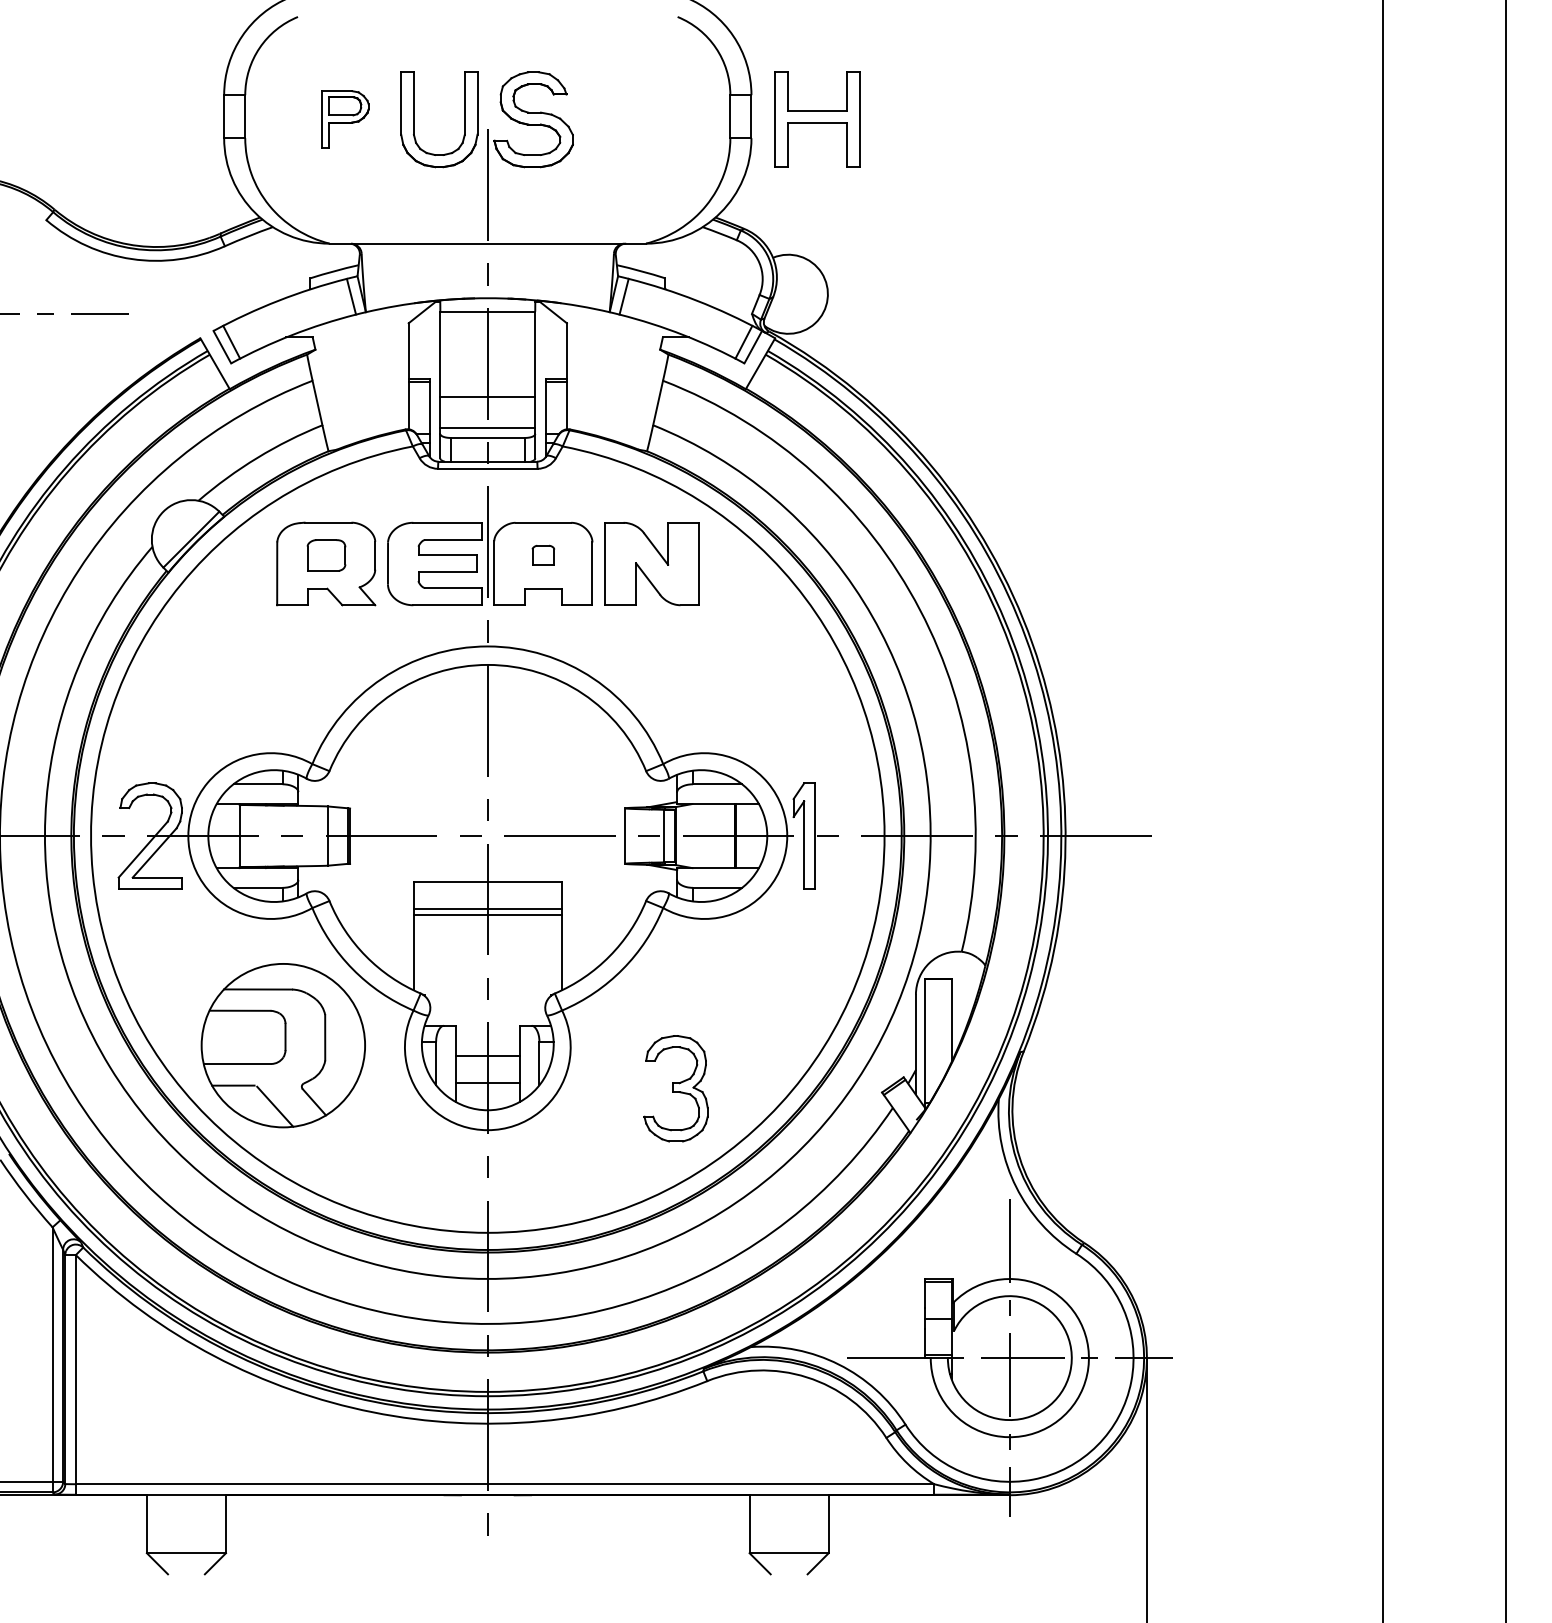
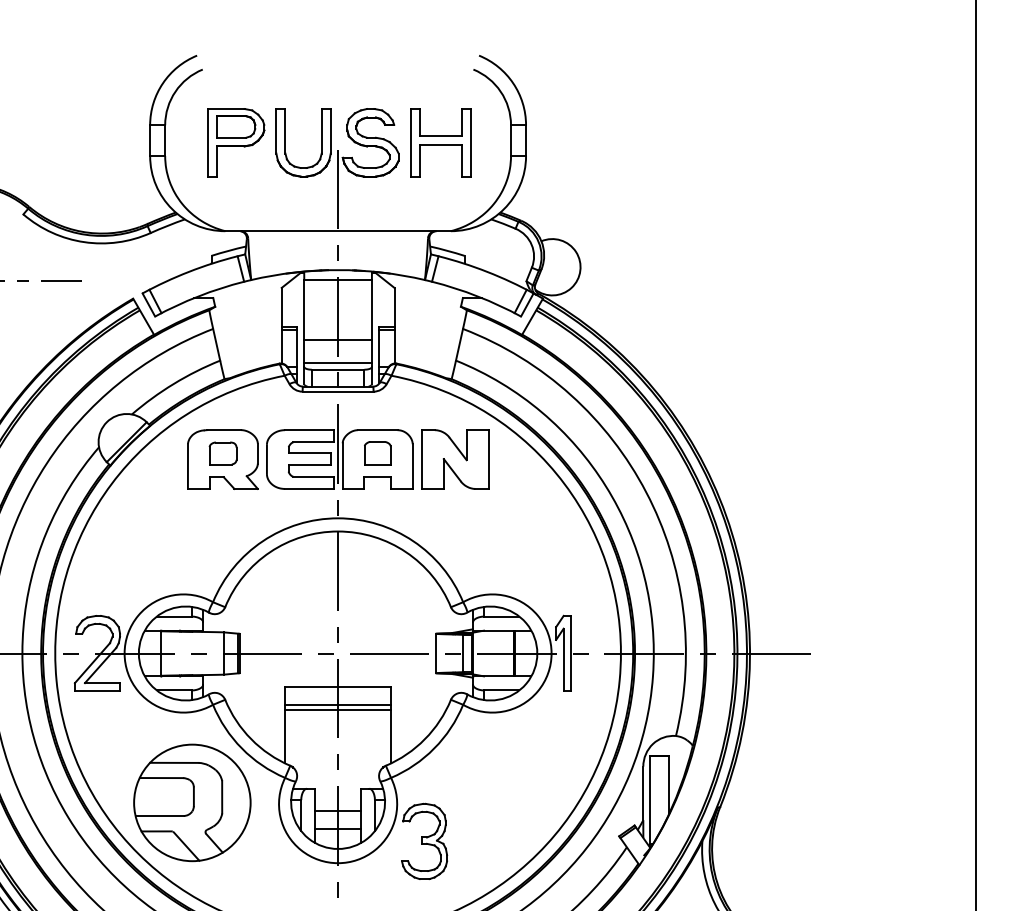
part: (345, 119) -> (236, 142), size x1.67
part: (817, 119) -> (441, 142), moved
part: (543, 555) -> (377, 453), size x1.67
part: (675, 1088) -> (424, 841), moved

